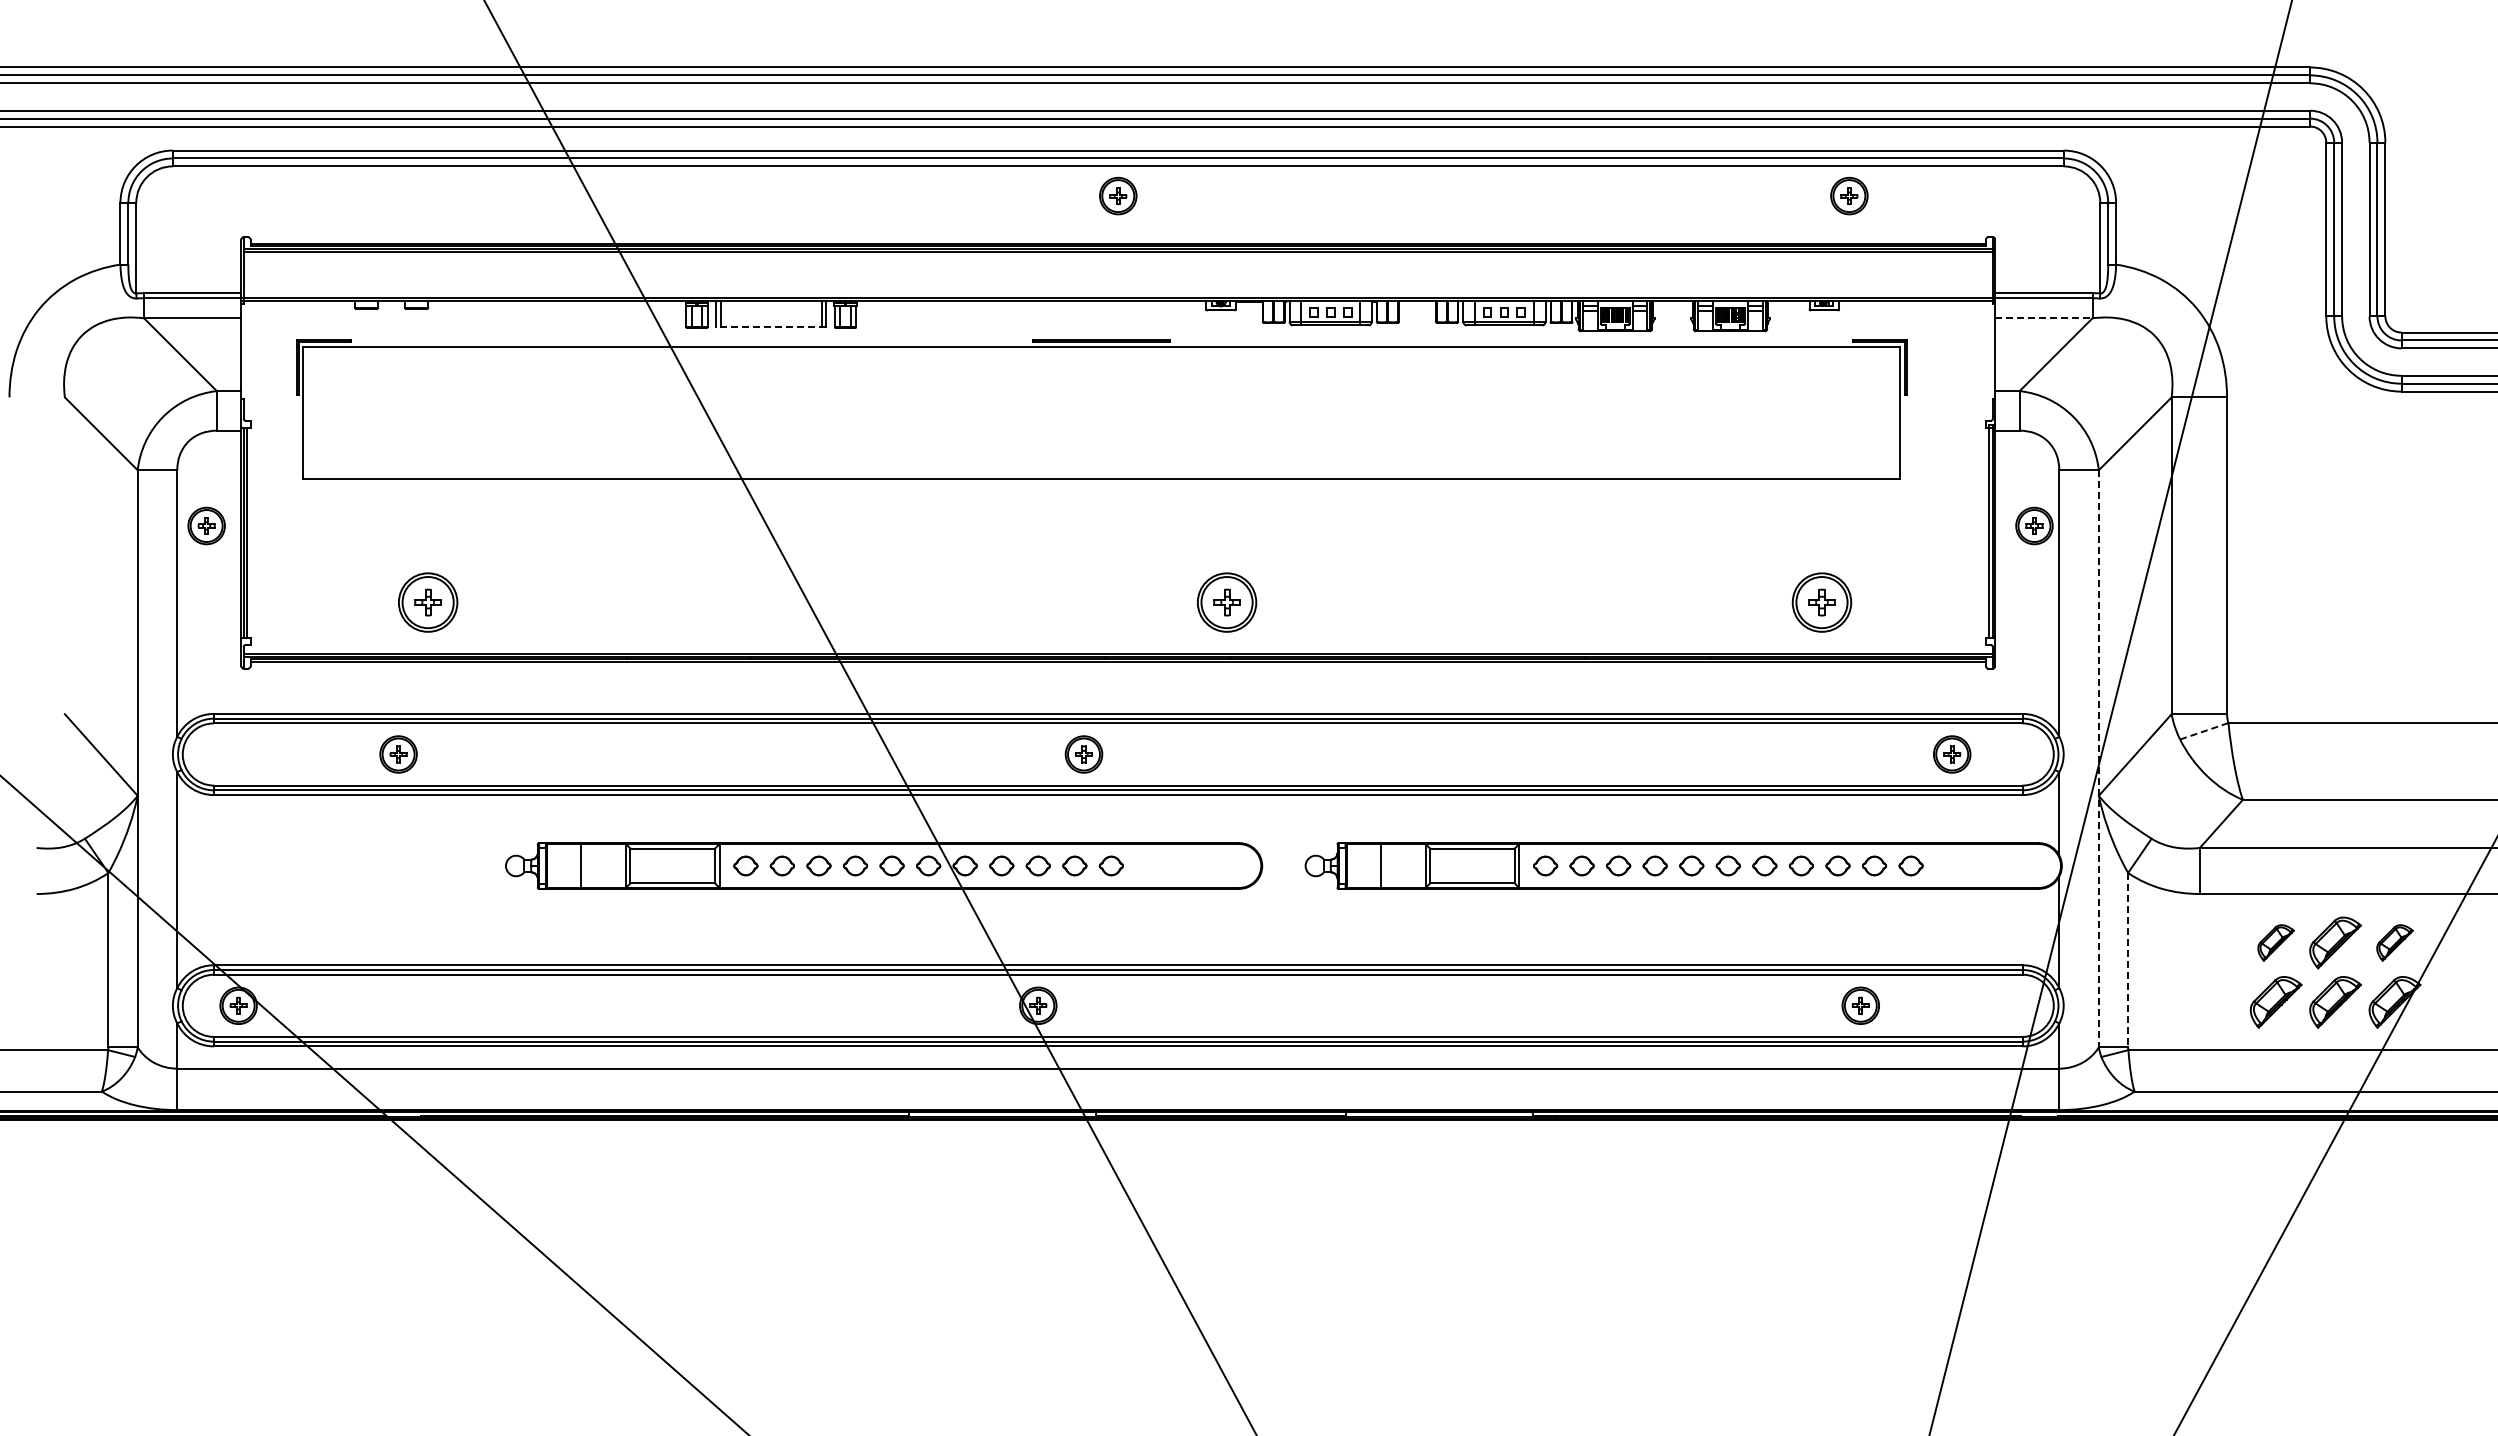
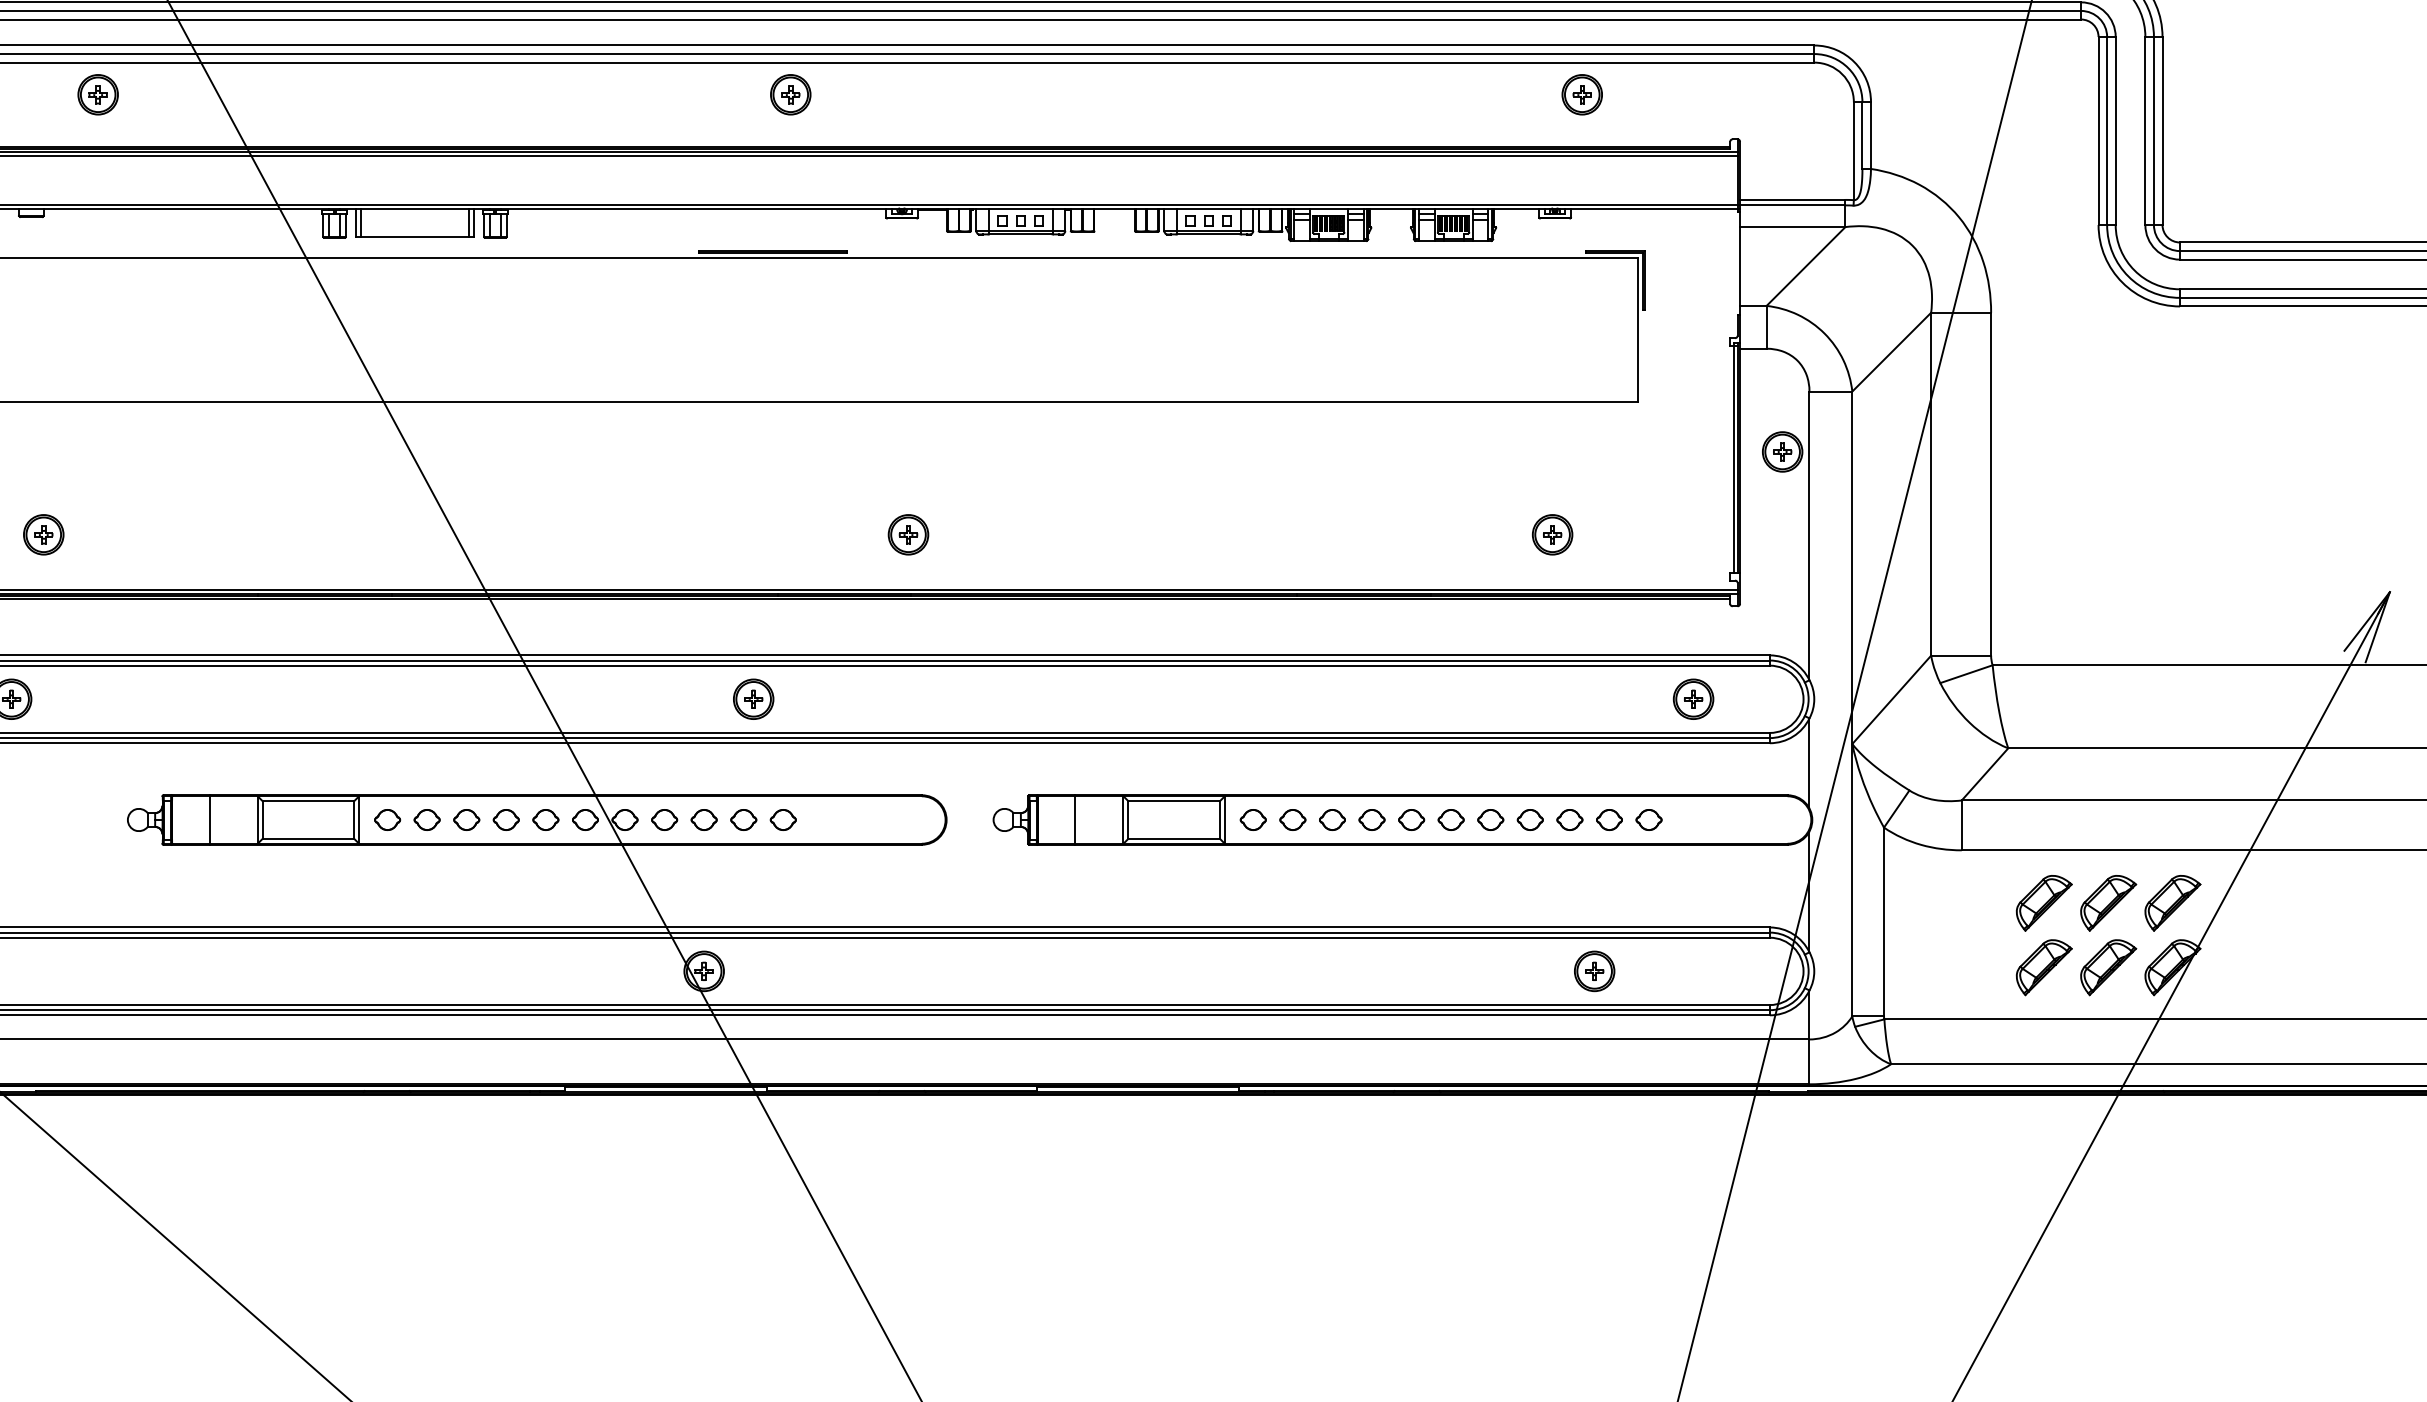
part: (478, 195) -> (98, 94), added
line: (2043, 318) -> (1792, 227), dashed -> solid
line: (771, 327) -> (415, 237), dashed -> solid
part: (428, 602) -> (44, 534), size x0.62
part: (1226, 602) -> (907, 534), size x0.62
part: (1821, 602) -> (1552, 534), size x0.62
line: (2204, 731) -> (1966, 674), dashed -> solid
line: (2098, 758) -> (1851, 703), dashed -> solid
part: (2275, 942) -> (2043, 902), size x1.43
part: (2394, 942) -> (2172, 902), size x1.43
line: (2128, 960) -> (1884, 922), dashed -> solid

